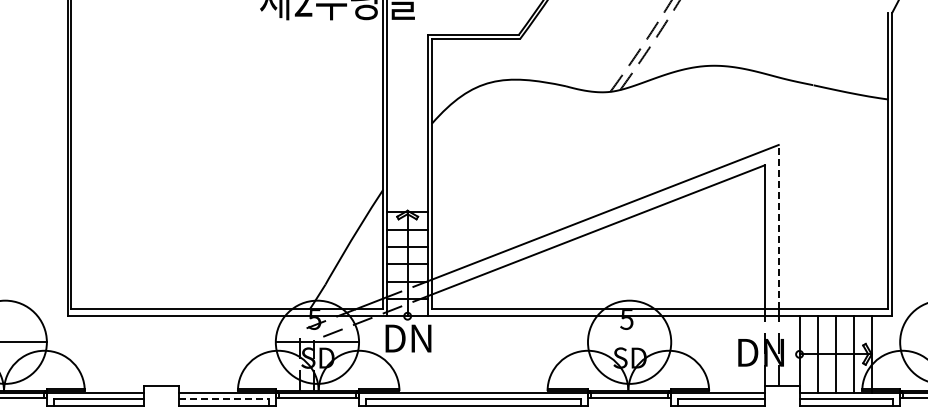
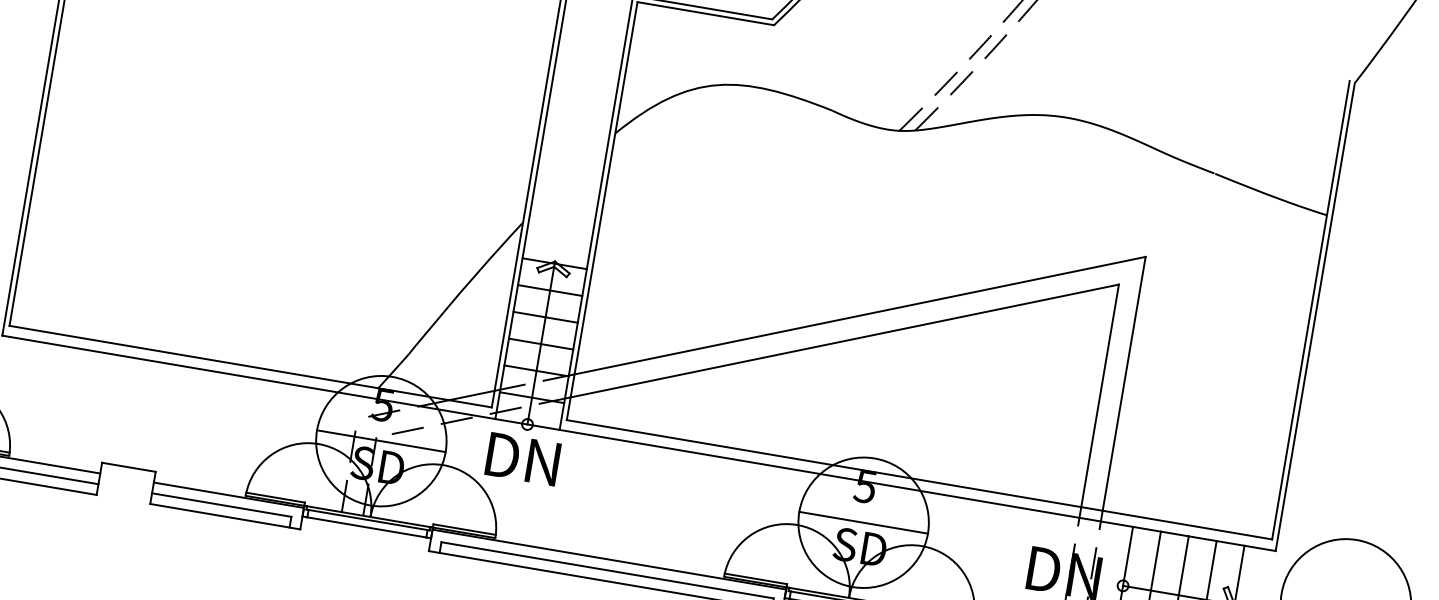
line: (778, 226) -> (1123, 382), dashed -> solid
line: (629, 342) -> (863, 523), added
line: (224, 399) -> (222, 505), dashed -> solid

